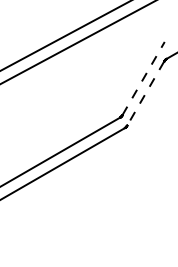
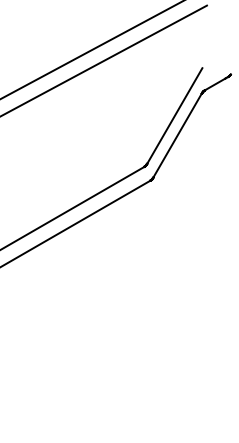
line: (144, 78) -> (175, 115), dashed -> solid
line: (145, 94) -> (177, 136), dashed -> solid

